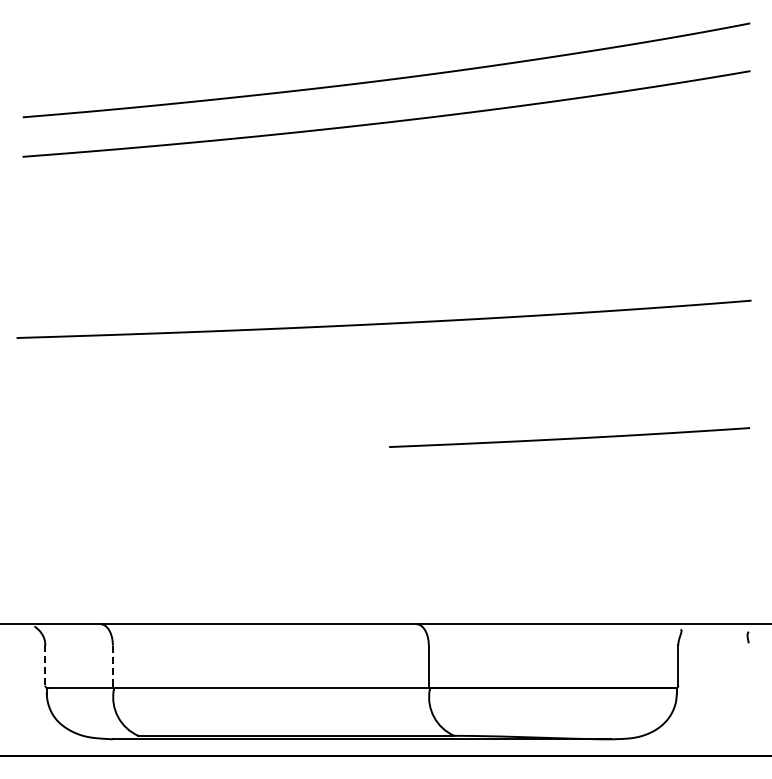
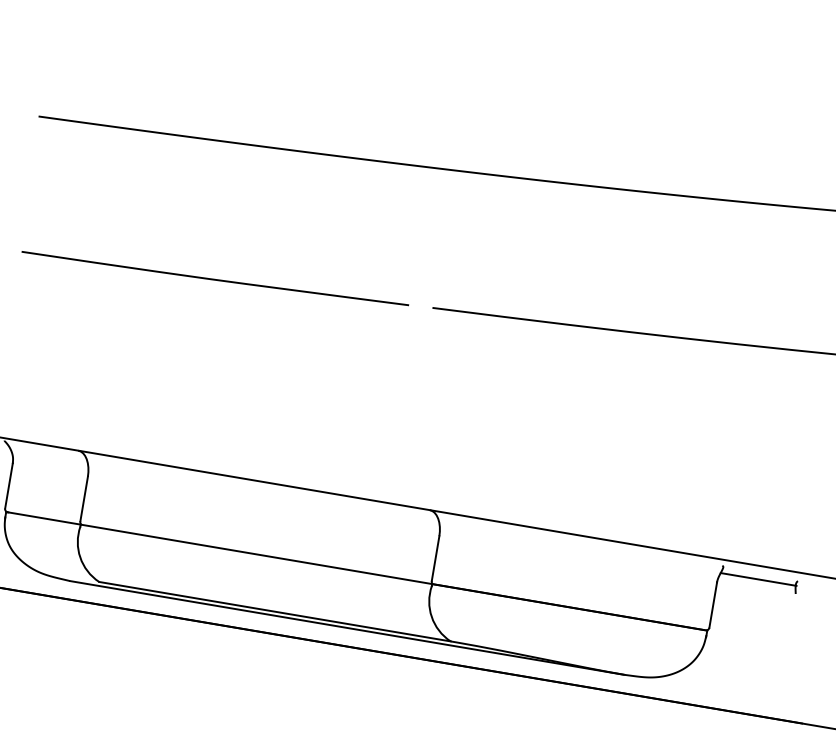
curve: (194, 453) -> (214, 278), added
line: (714, 636) -> (758, 579), added
line: (45, 665) -> (9, 486), dashed -> solid
line: (112, 665) -> (83, 498), dashed -> solid

